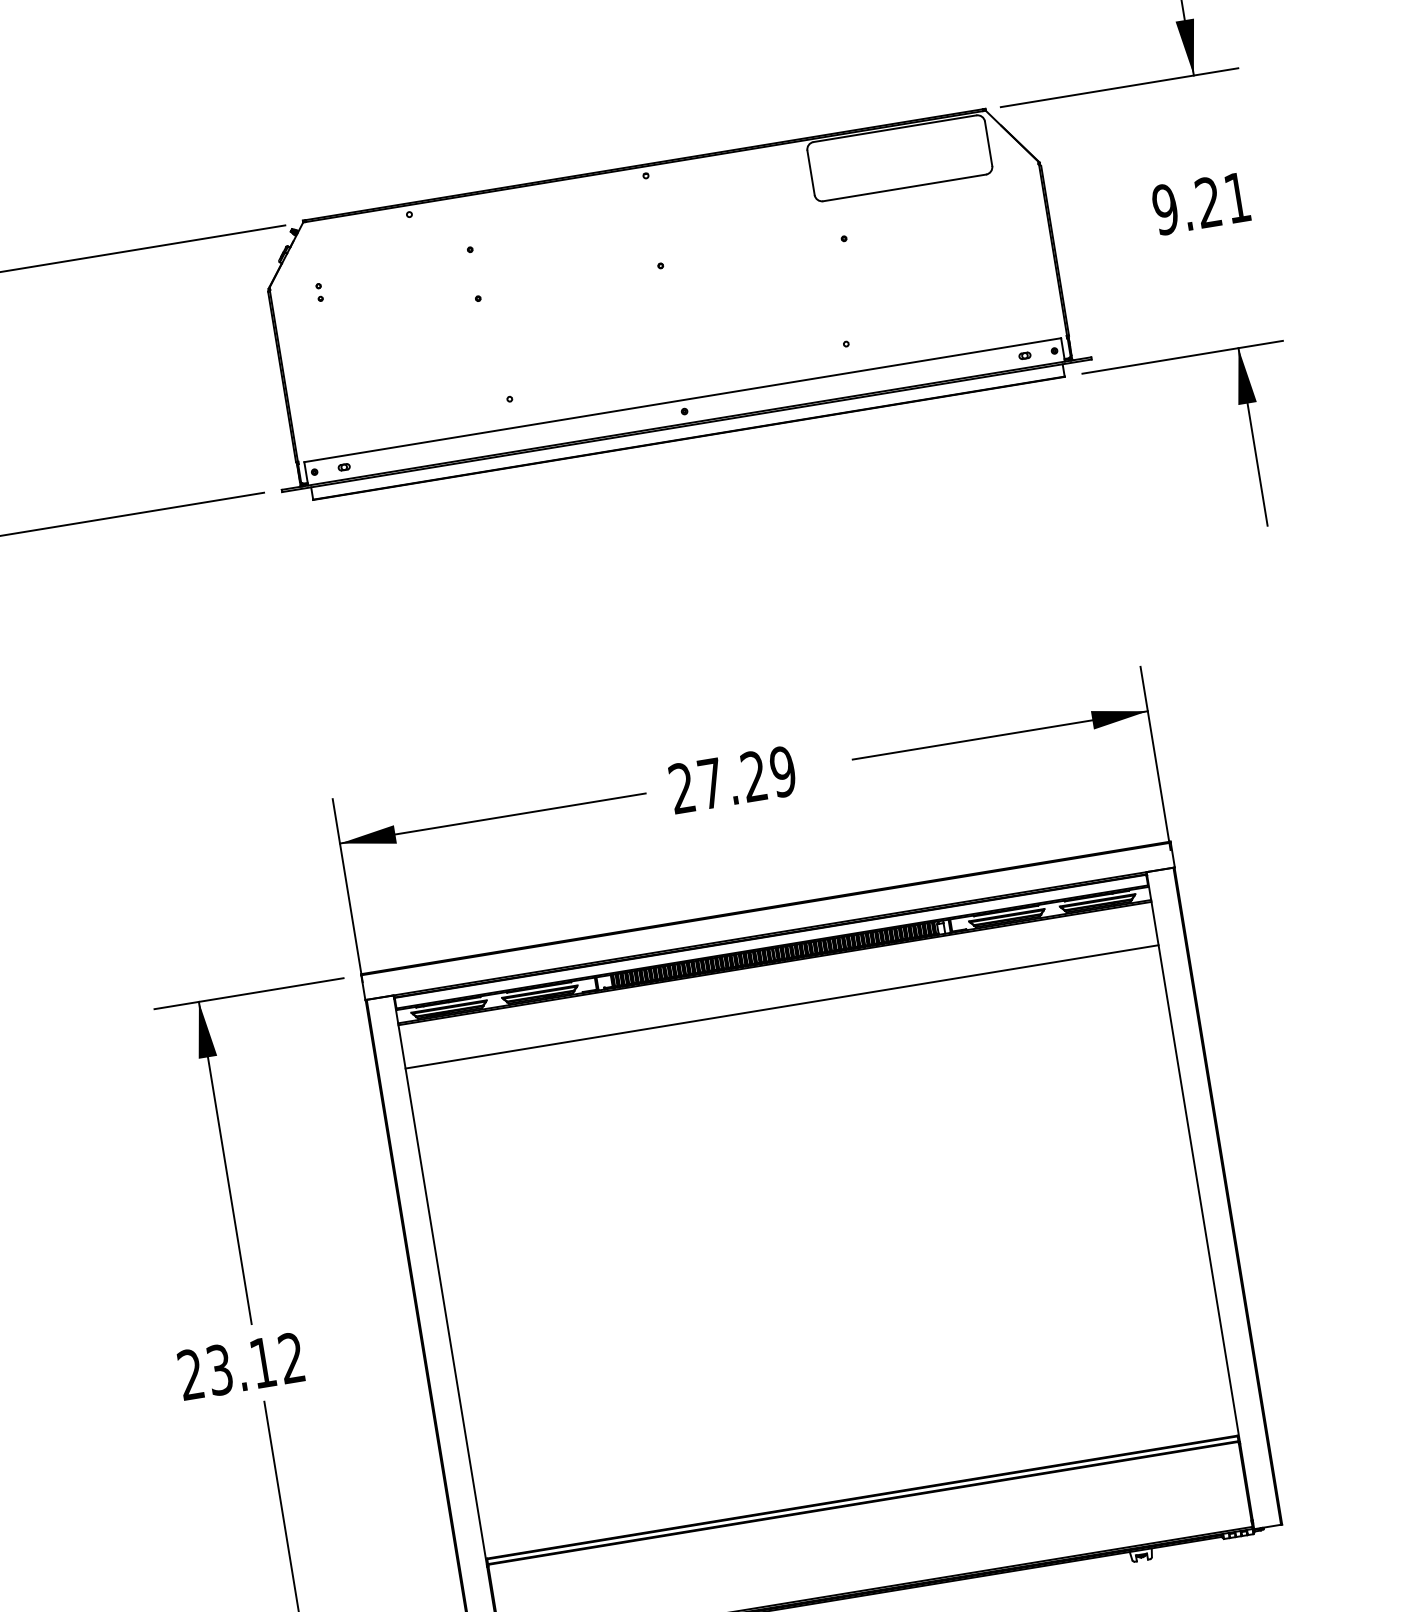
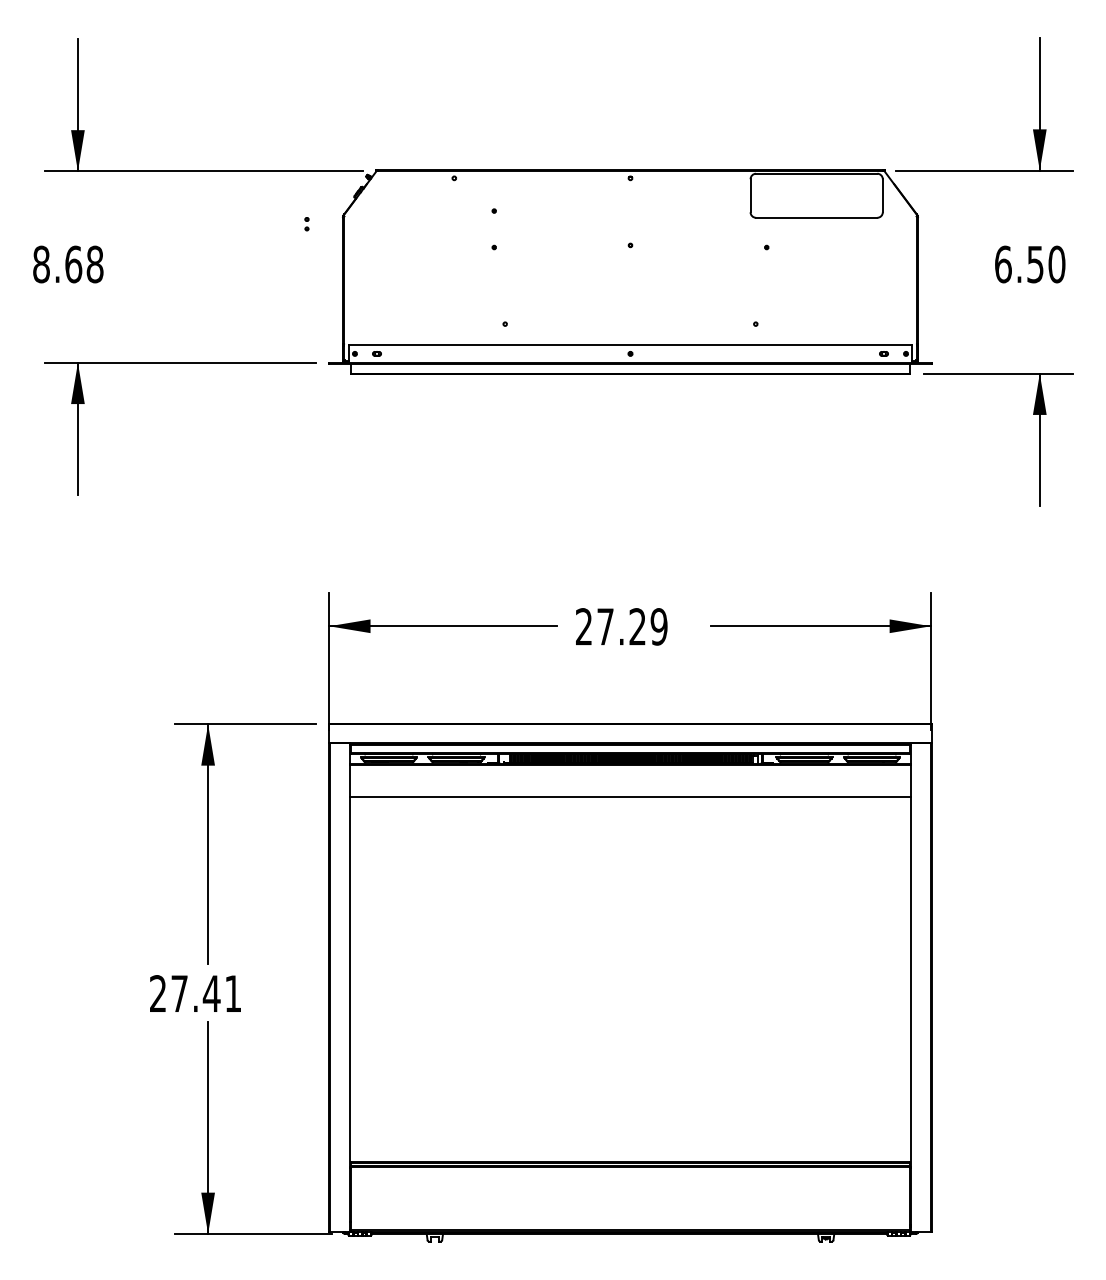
text: (1200, 203) -> (1029, 264), 9.21 -> 6.50
part: (319, 293) -> (306, 224), moved
text: (254, 1363) -> (205, 993), 23.12 -> 27.41

